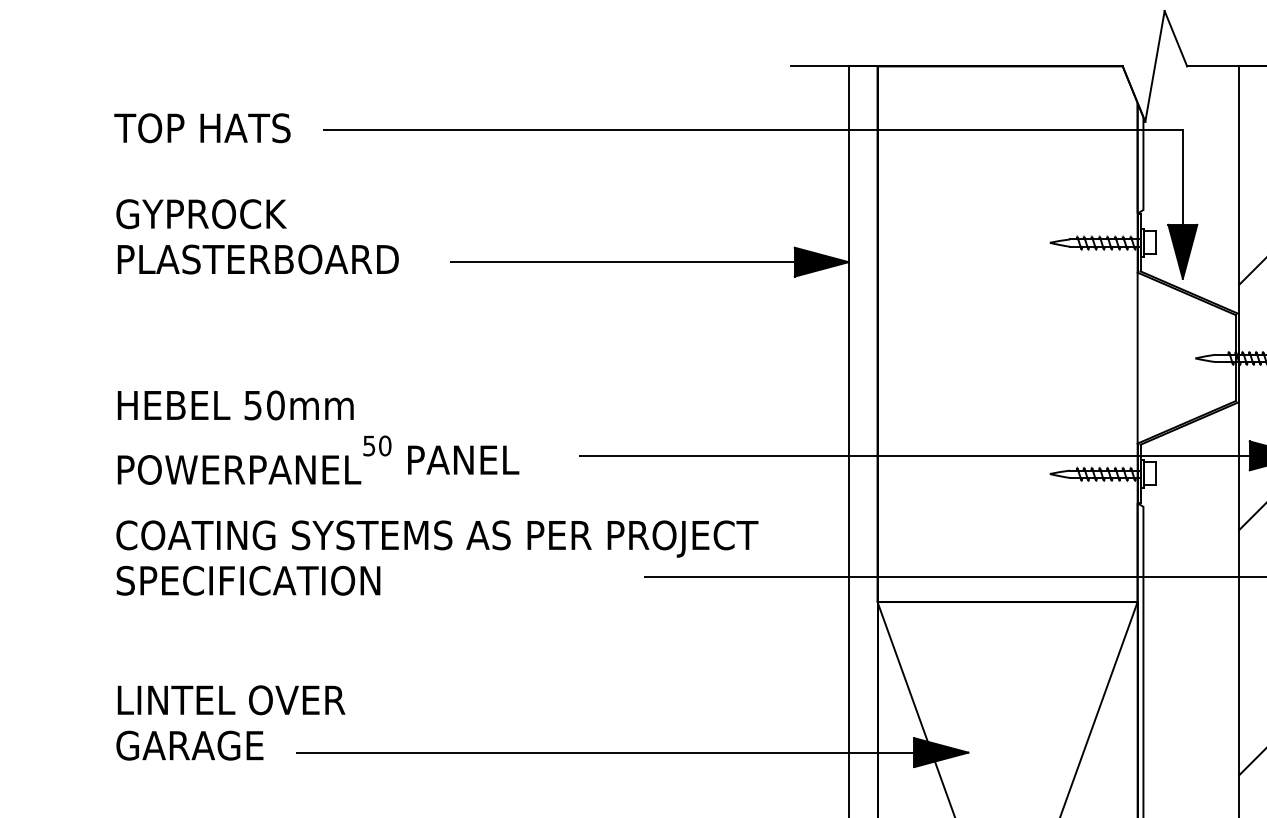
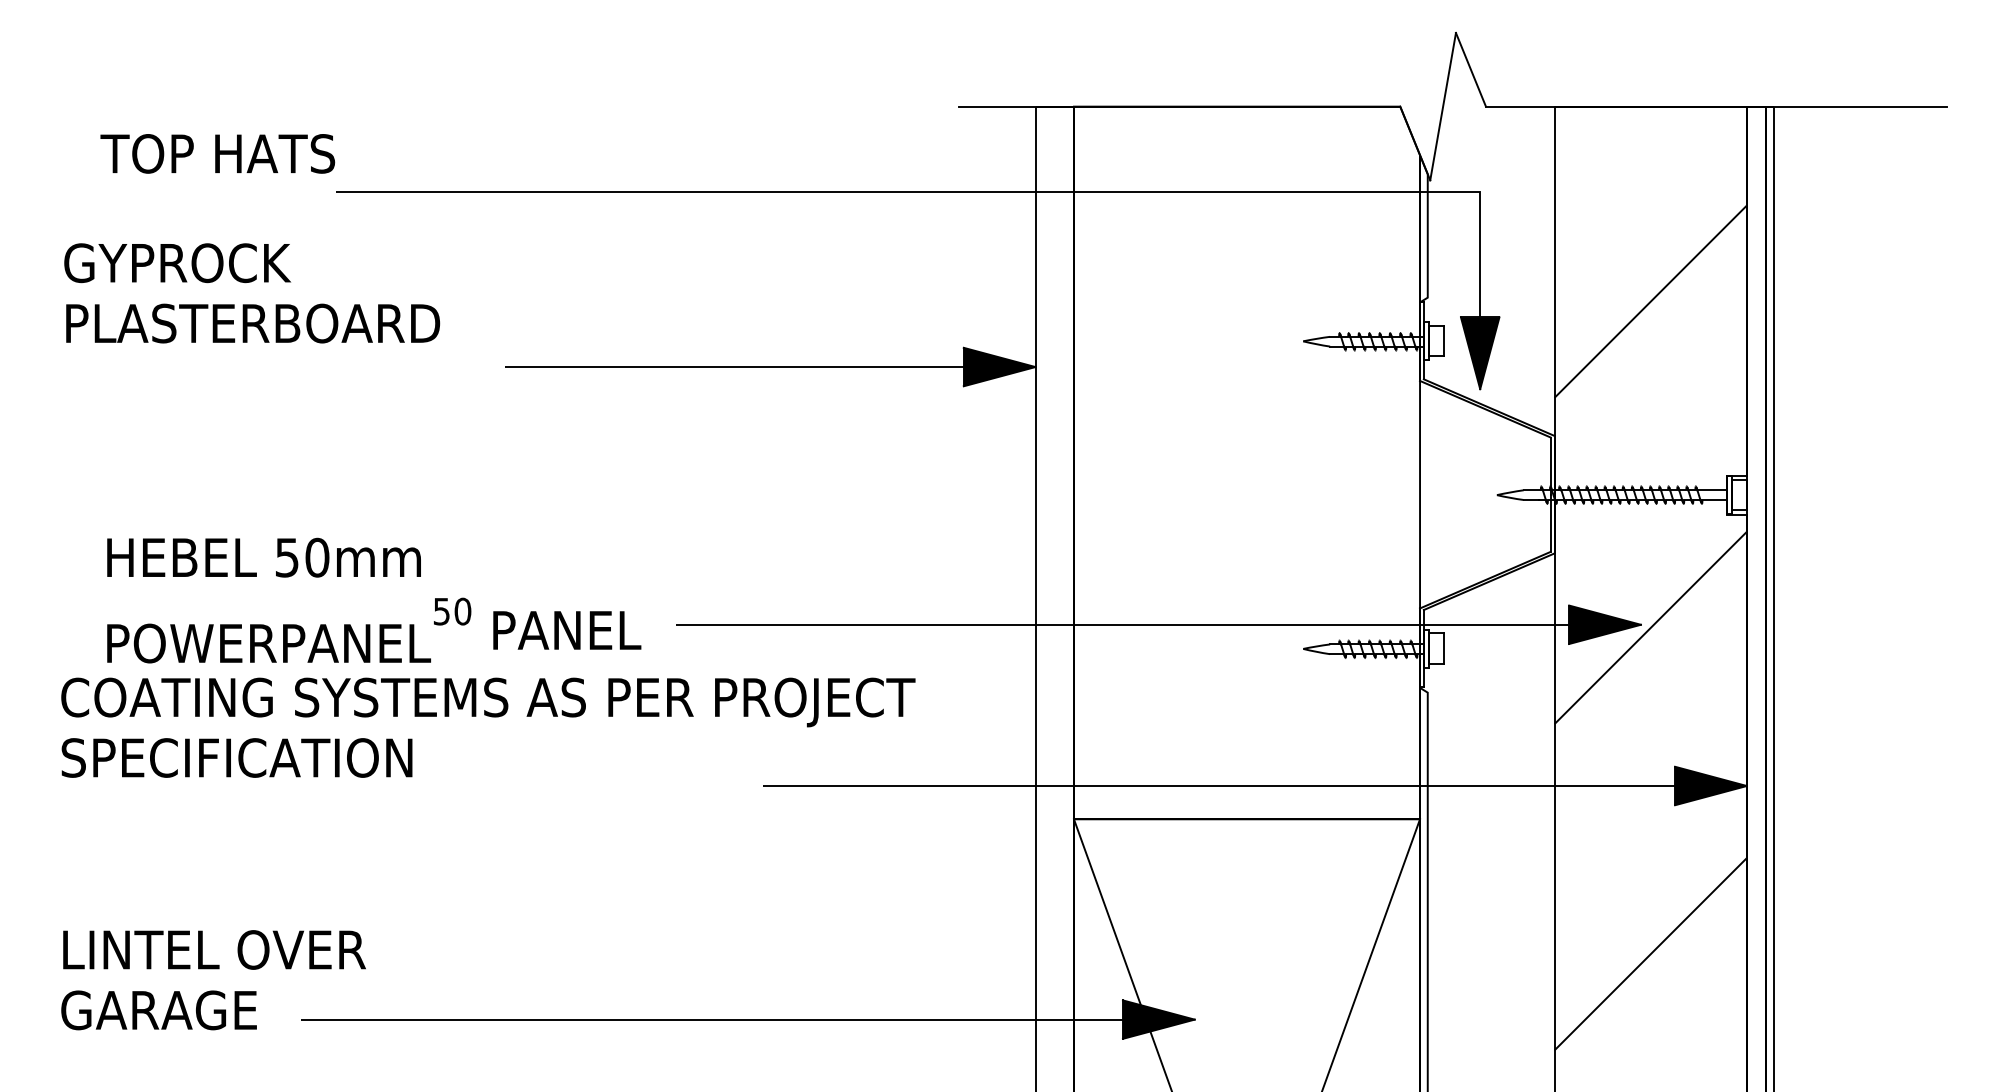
text: (202, 127) -> (217, 153), moved
text: (257, 236) -> (252, 293), moved
text: (318, 437) -> (374, 600), moved
text: (437, 557) -> (488, 727), moved

